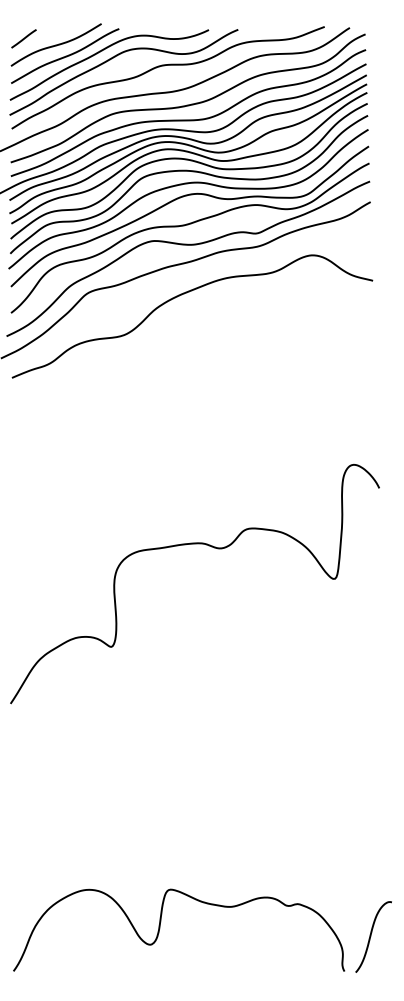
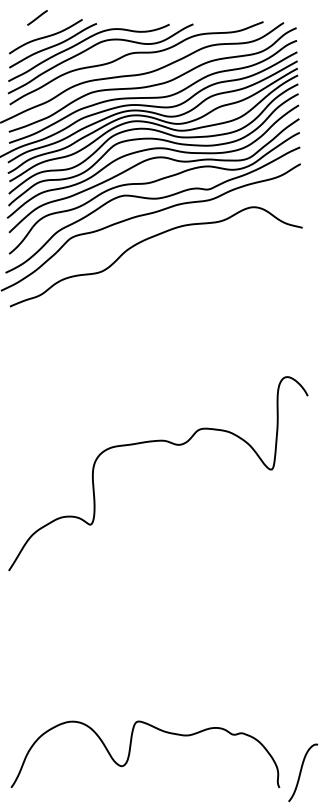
line: (23, 38) -> (37, 17), moved
curve: (371, 936) -> (301, 772), moved

